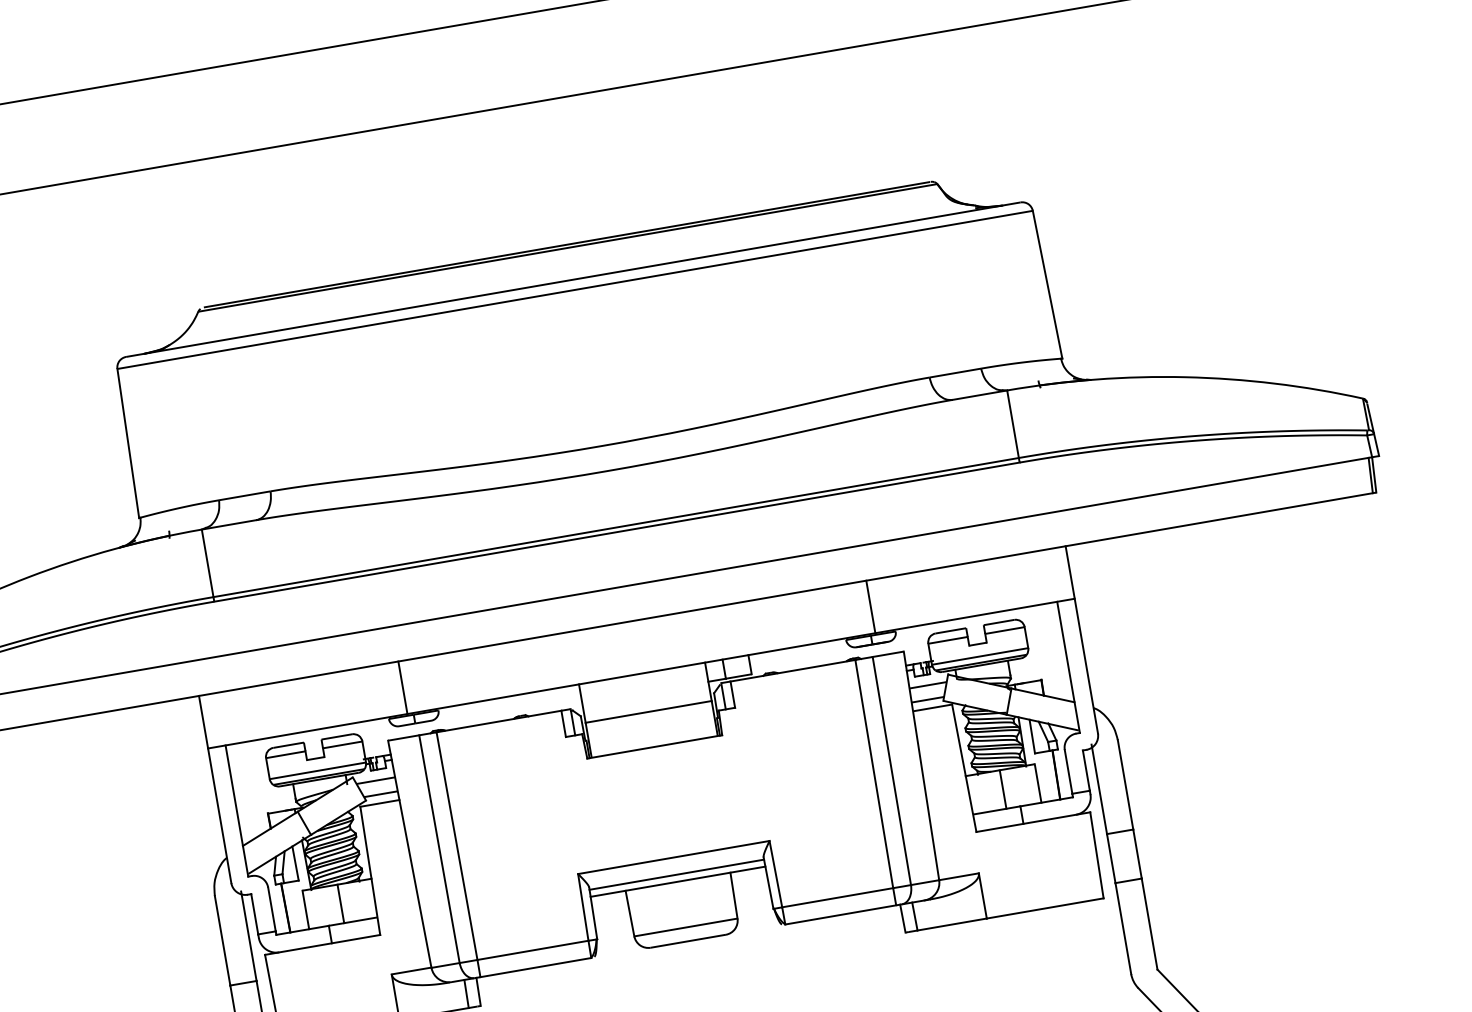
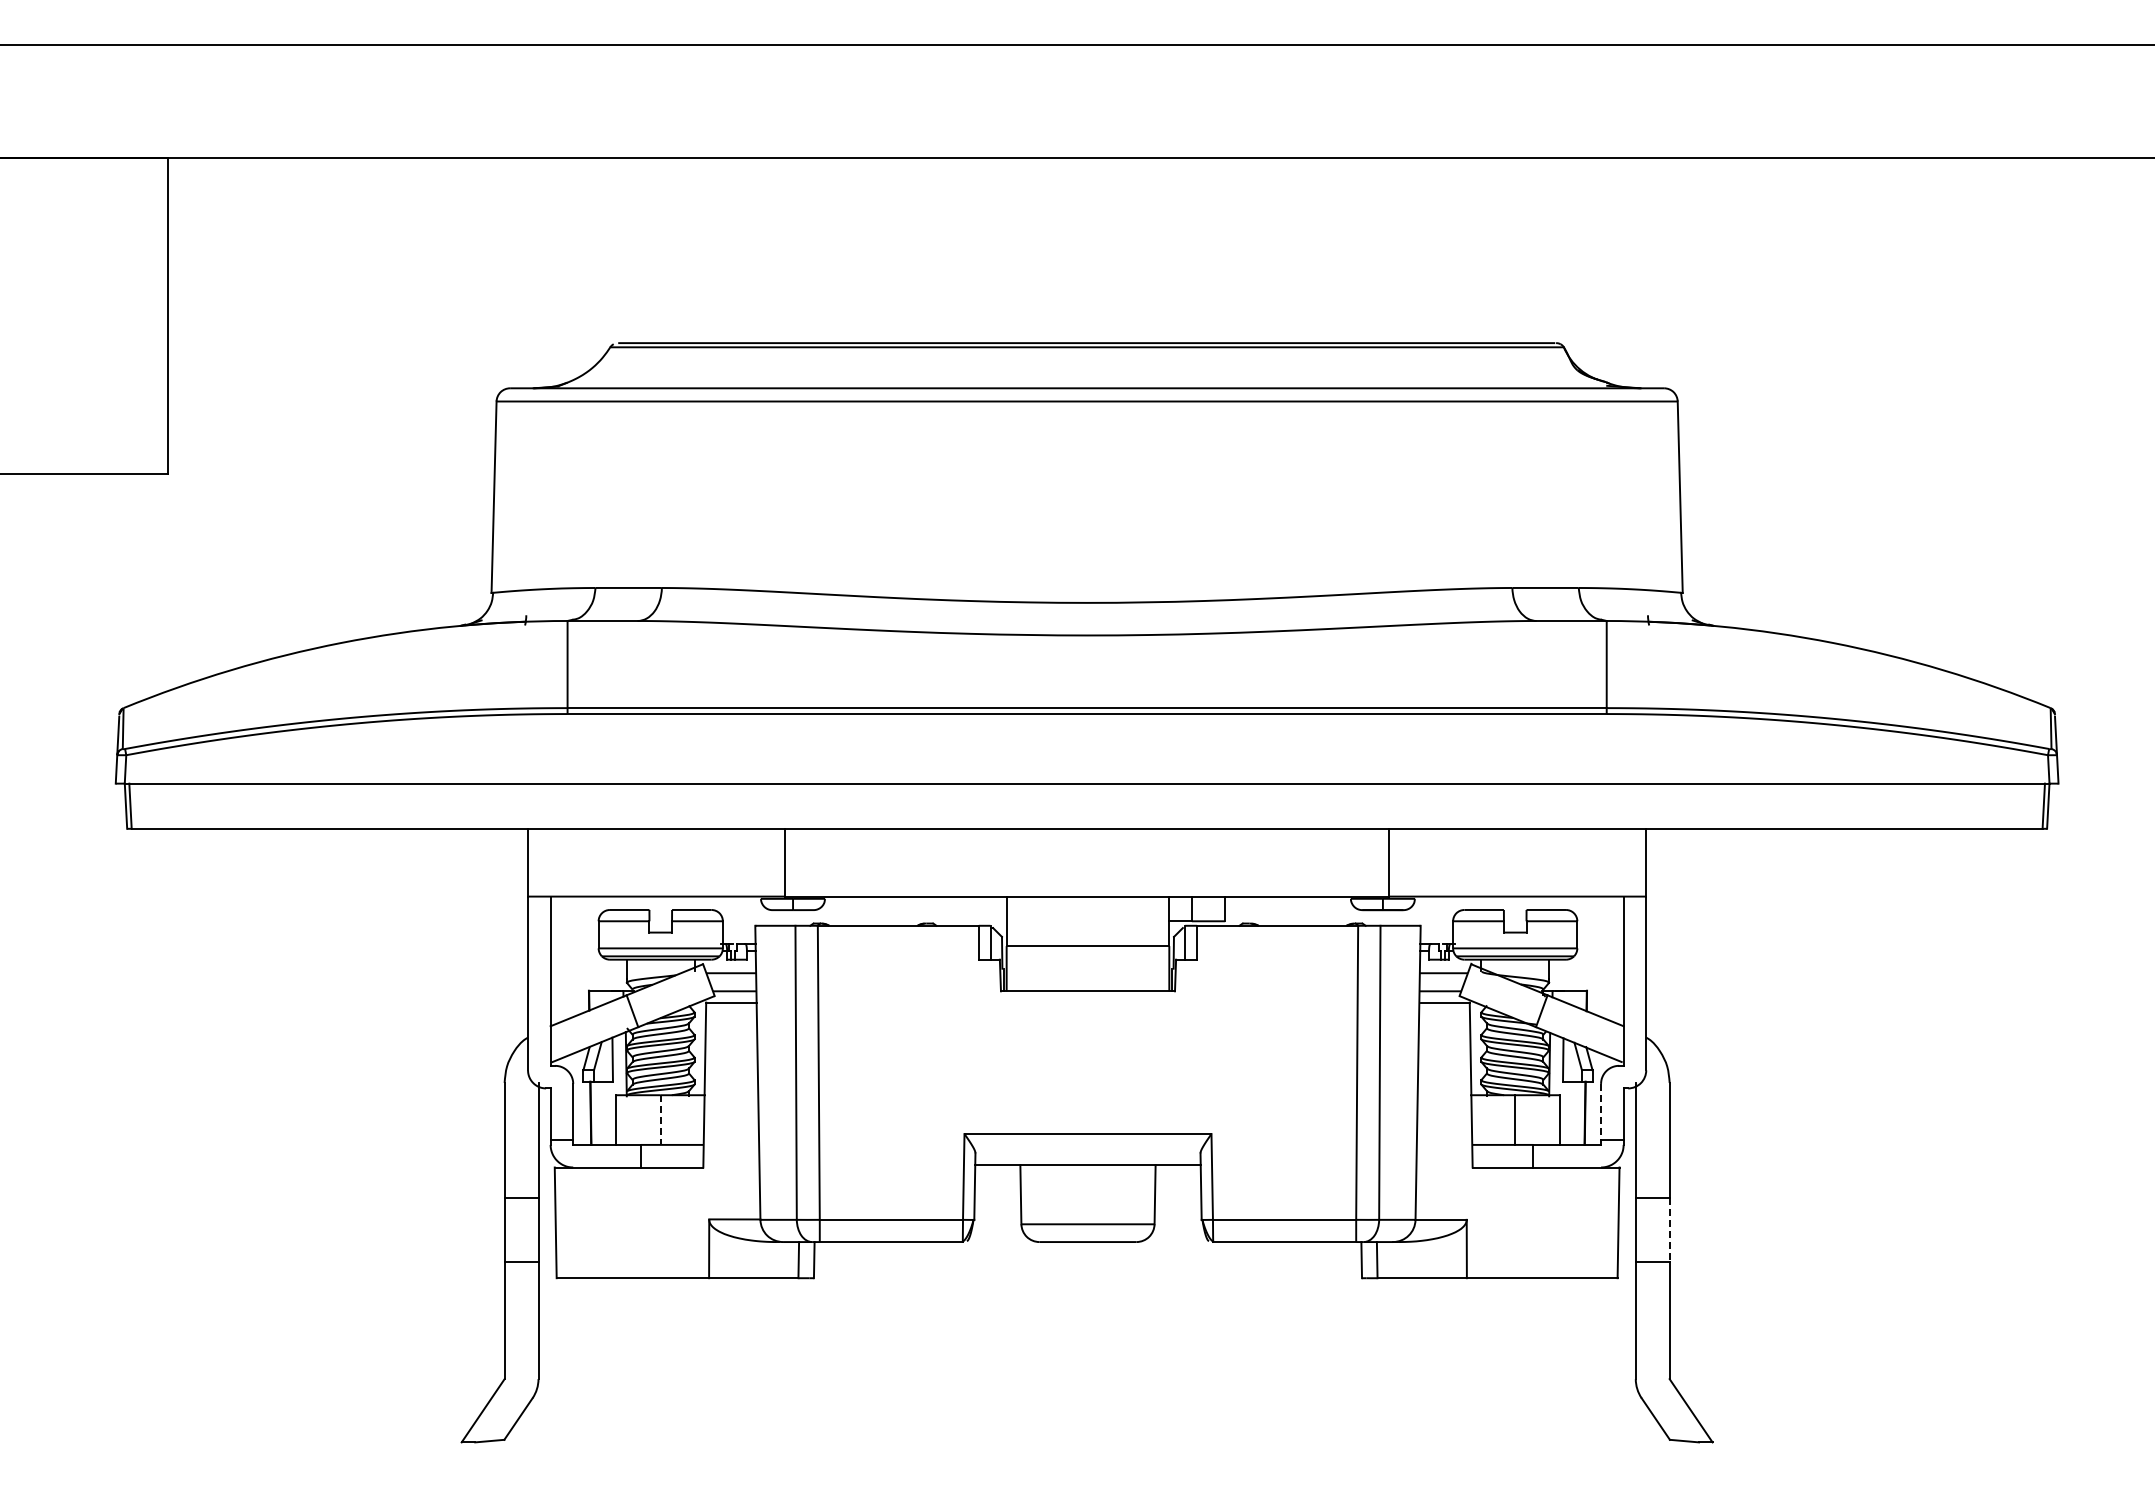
line: (1068, 772) -> (1601, 1112), solid -> dashed
line: (1137, 854) -> (1669, 1230), solid -> dashed
line: (676, 875) -> (1087, 1156), removed
line: (340, 904) -> (660, 1120), solid -> dashed

